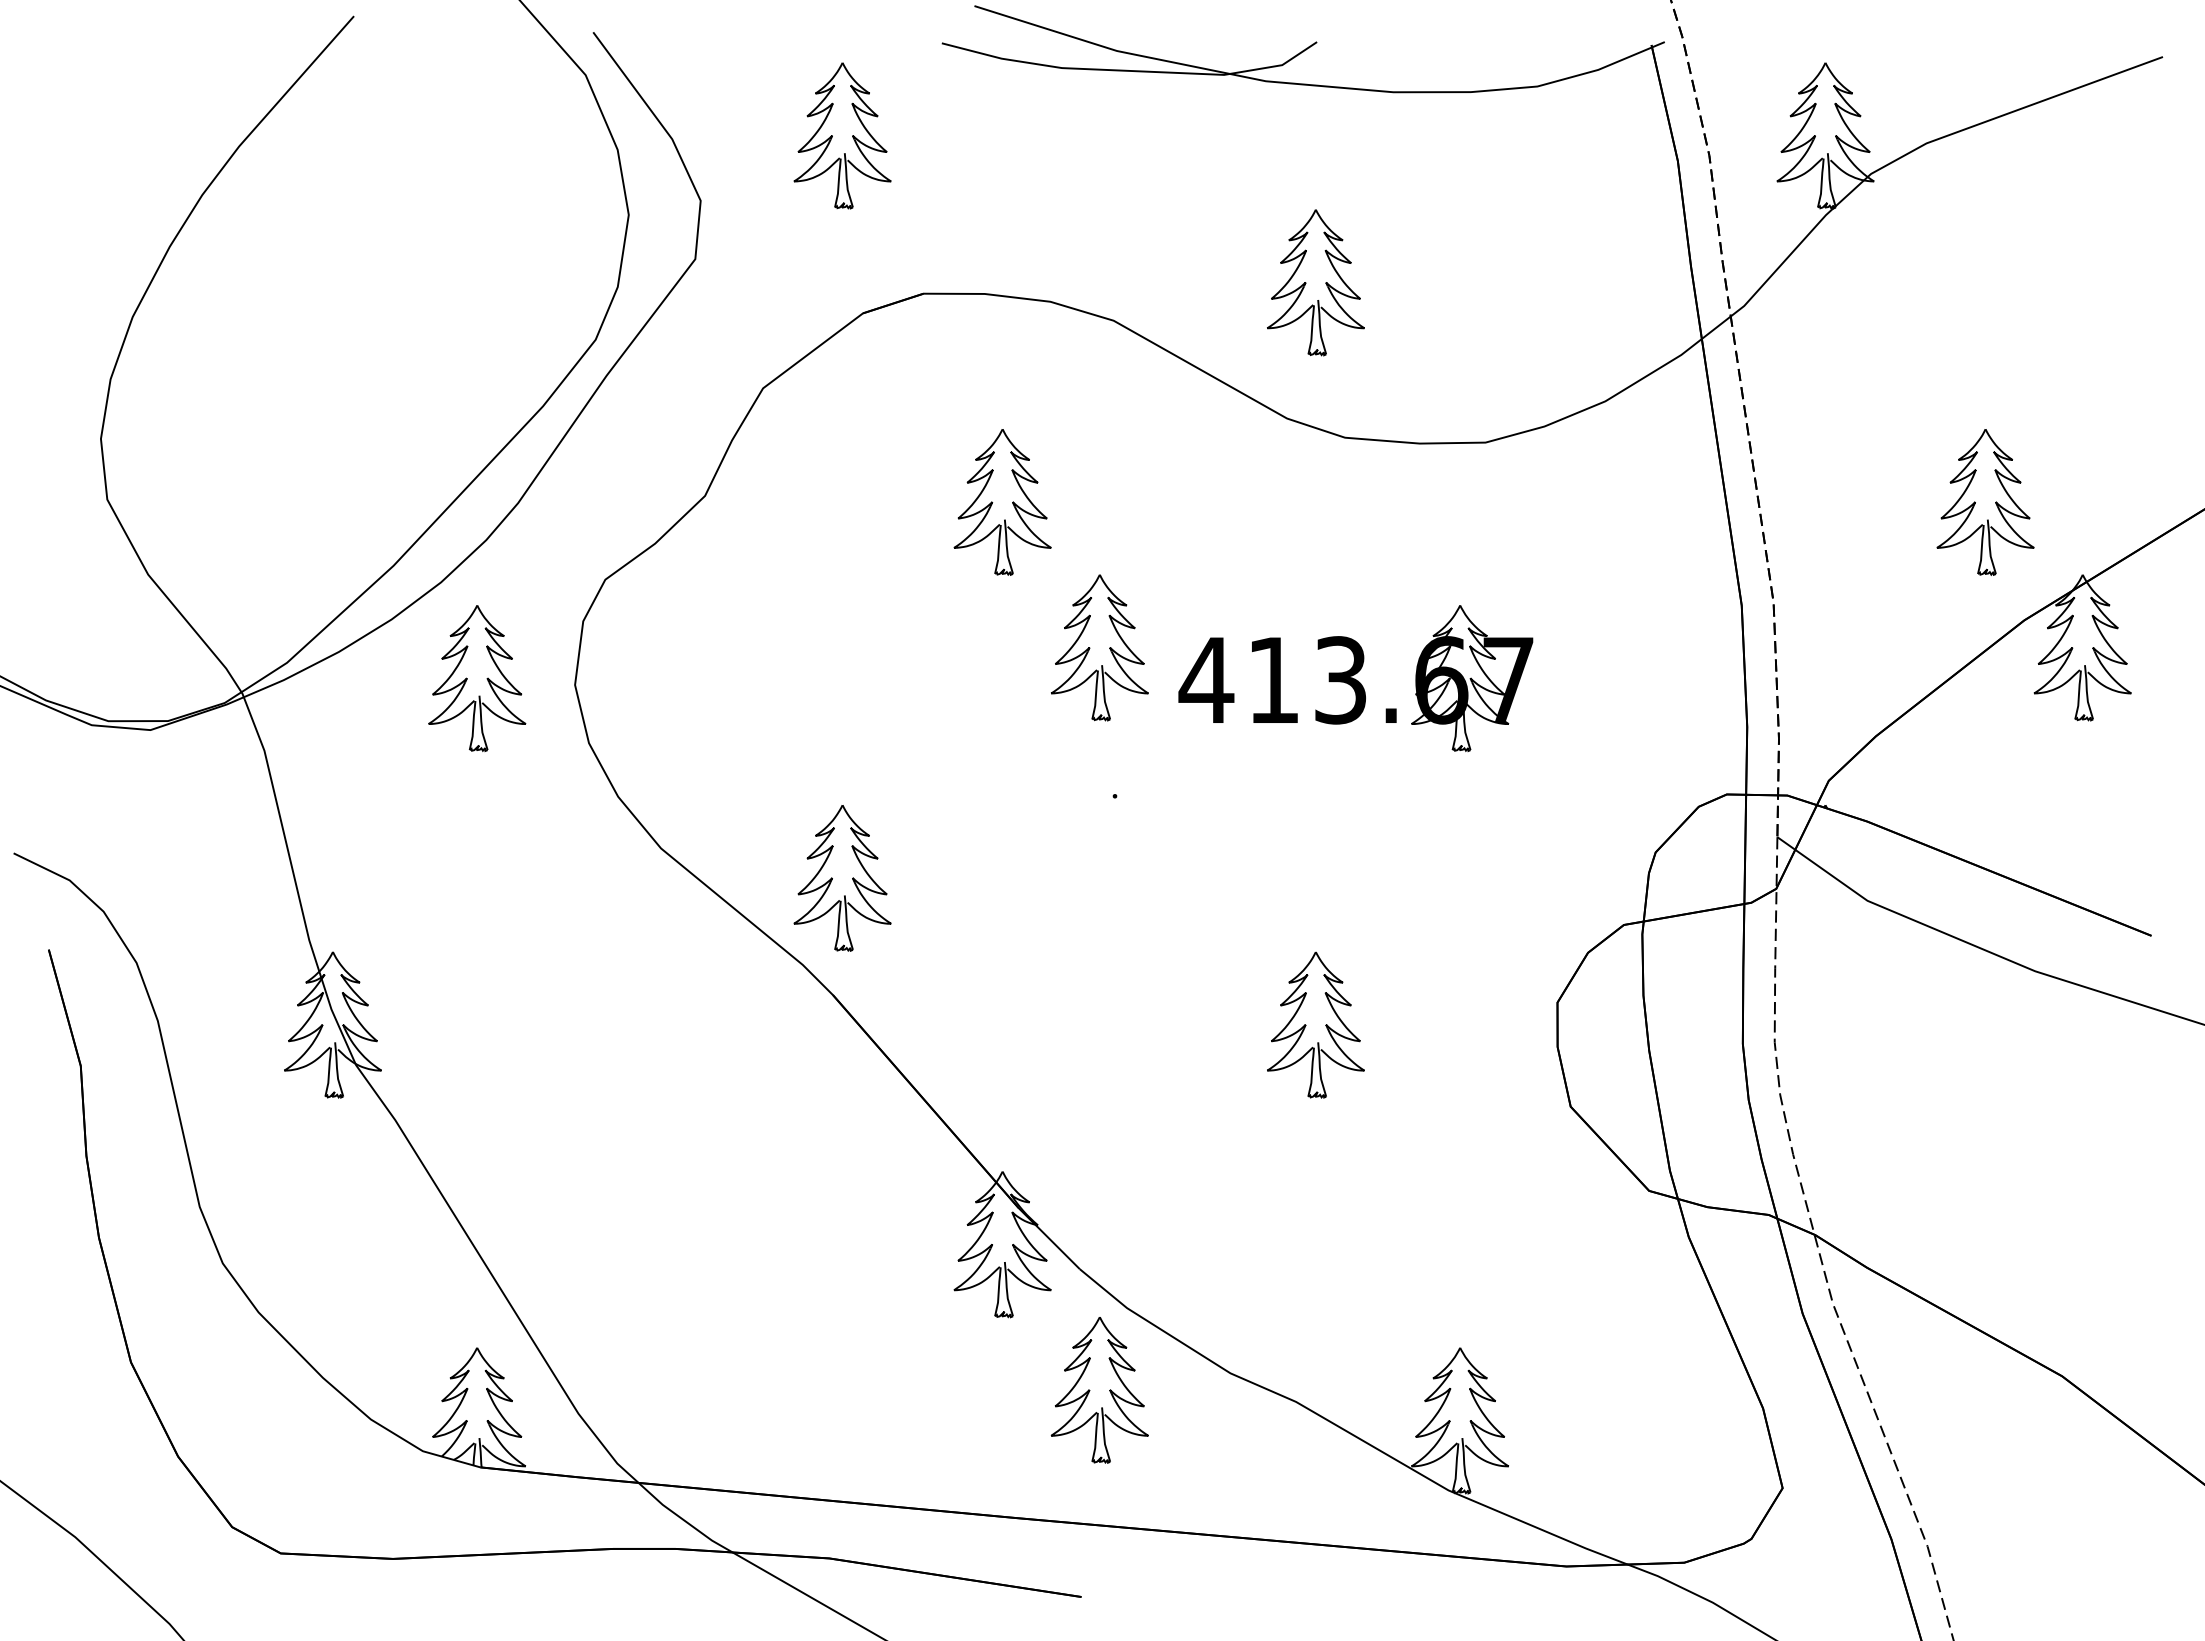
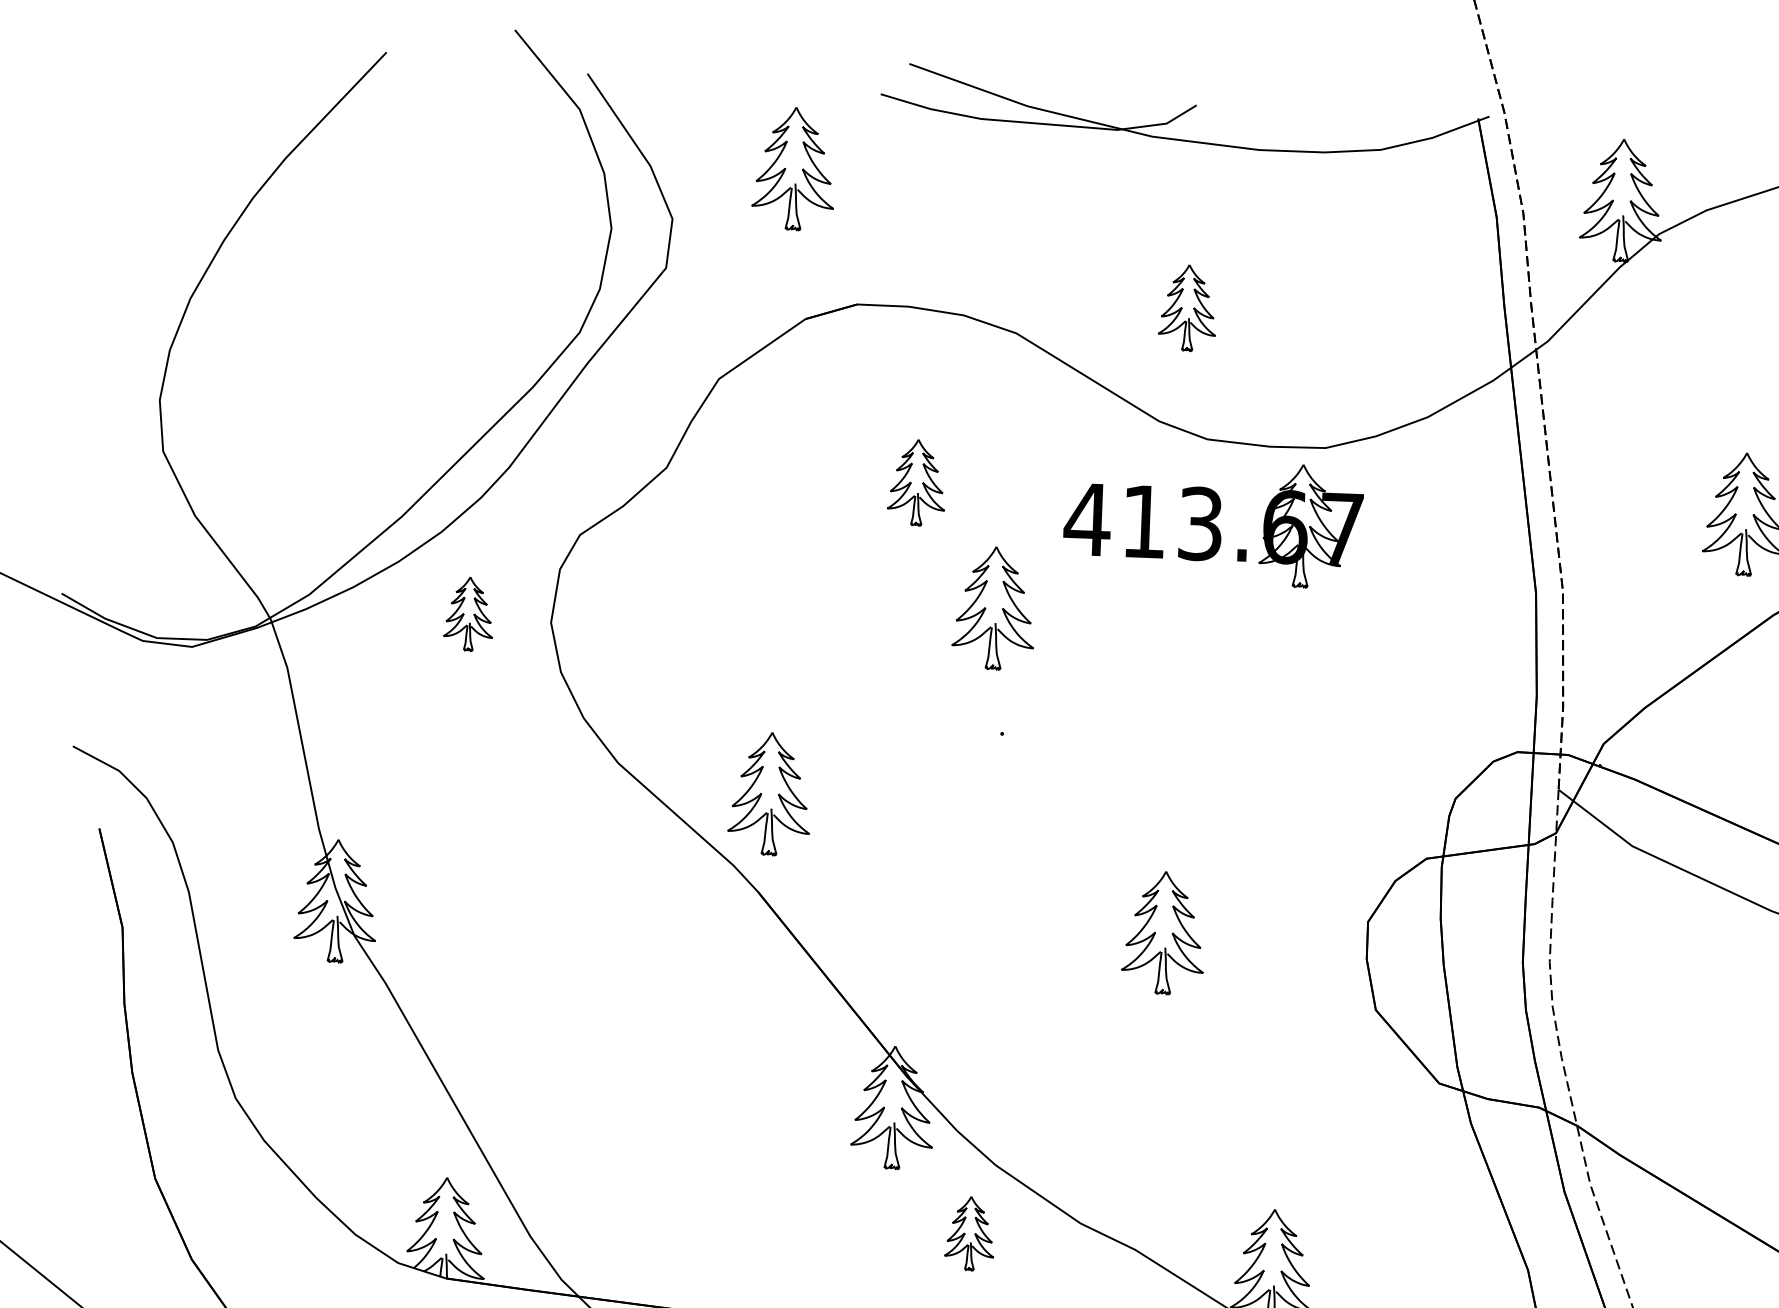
part: (1315, 282) -> (1187, 307), size x0.7
part: (1002, 502) -> (916, 482), size x0.7
part: (477, 678) -> (469, 614), size x0.6
part: (1355, 678) -> (1213, 522), moved
part: (1099, 1390) -> (969, 1233), size x0.6

